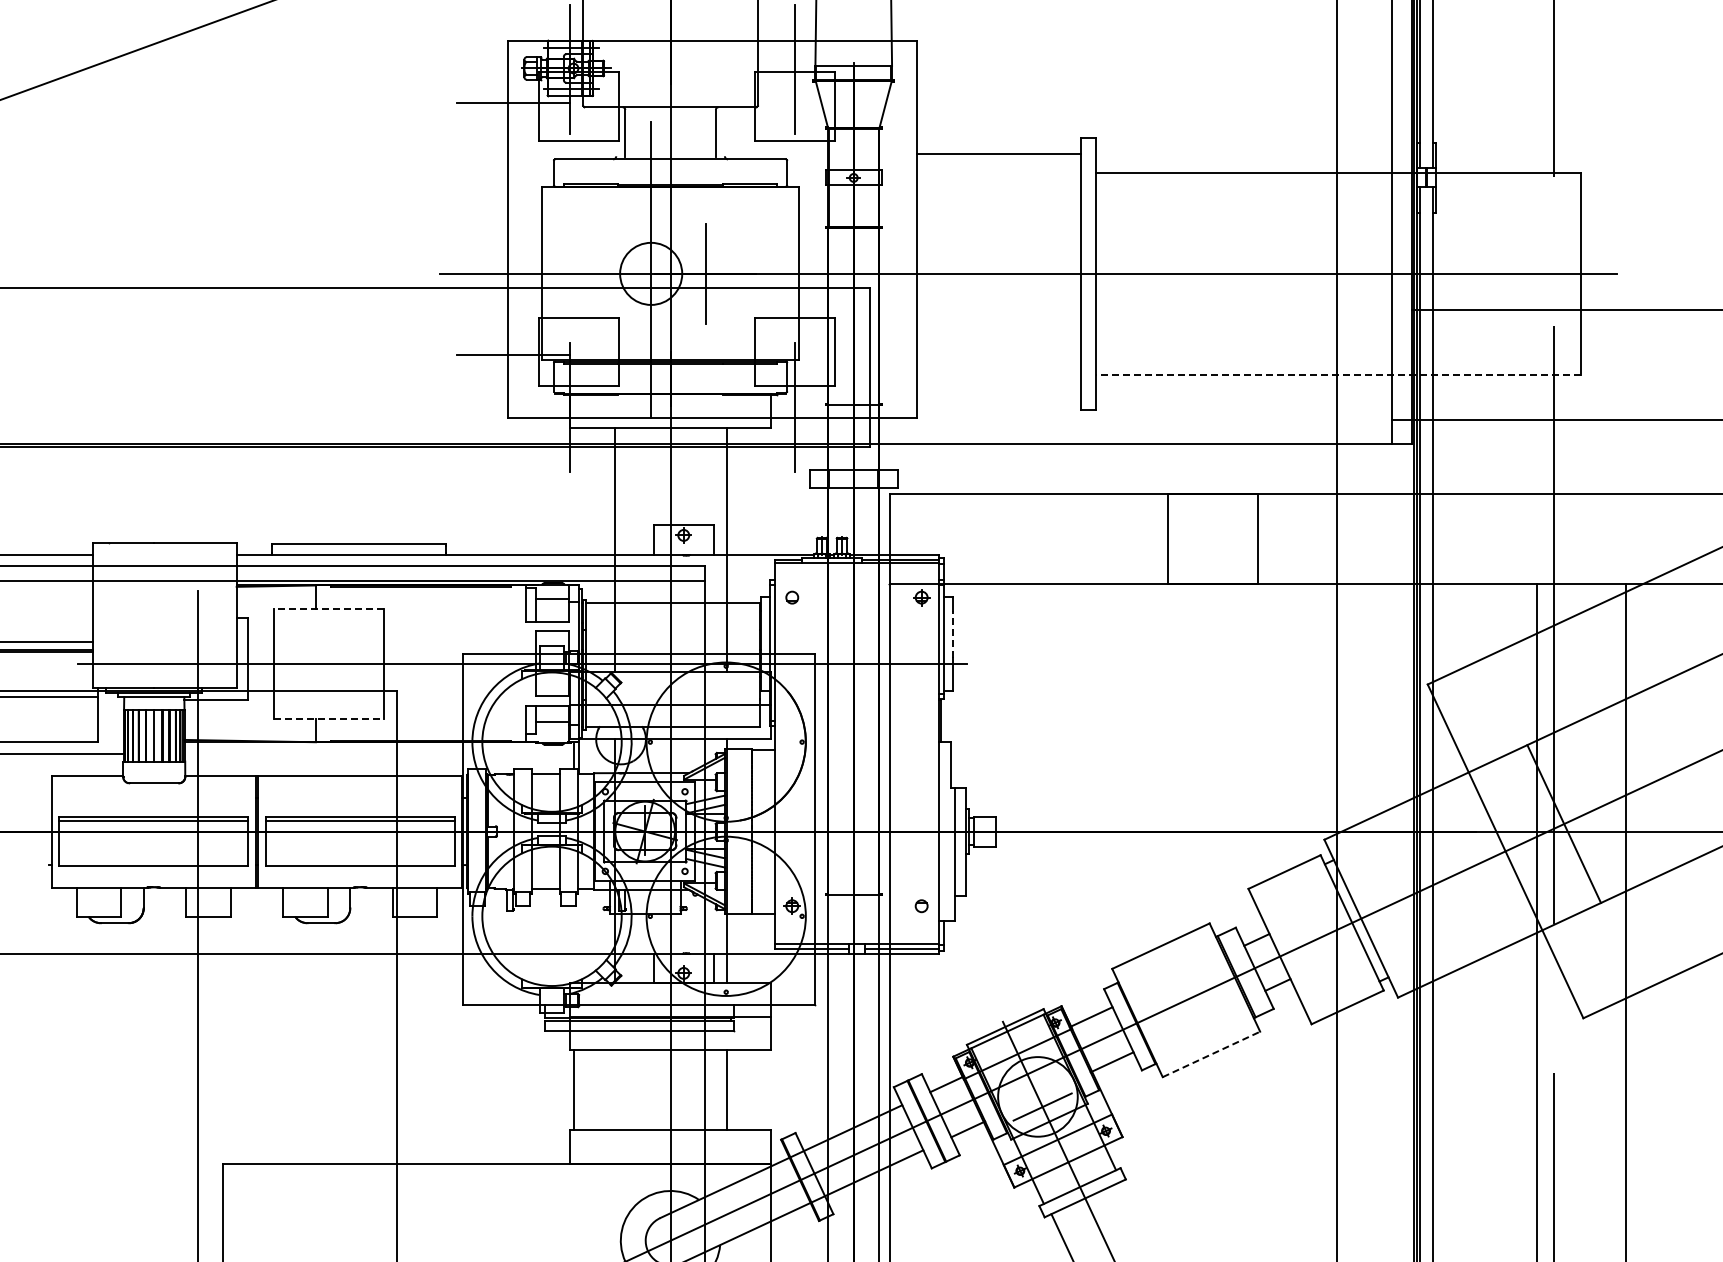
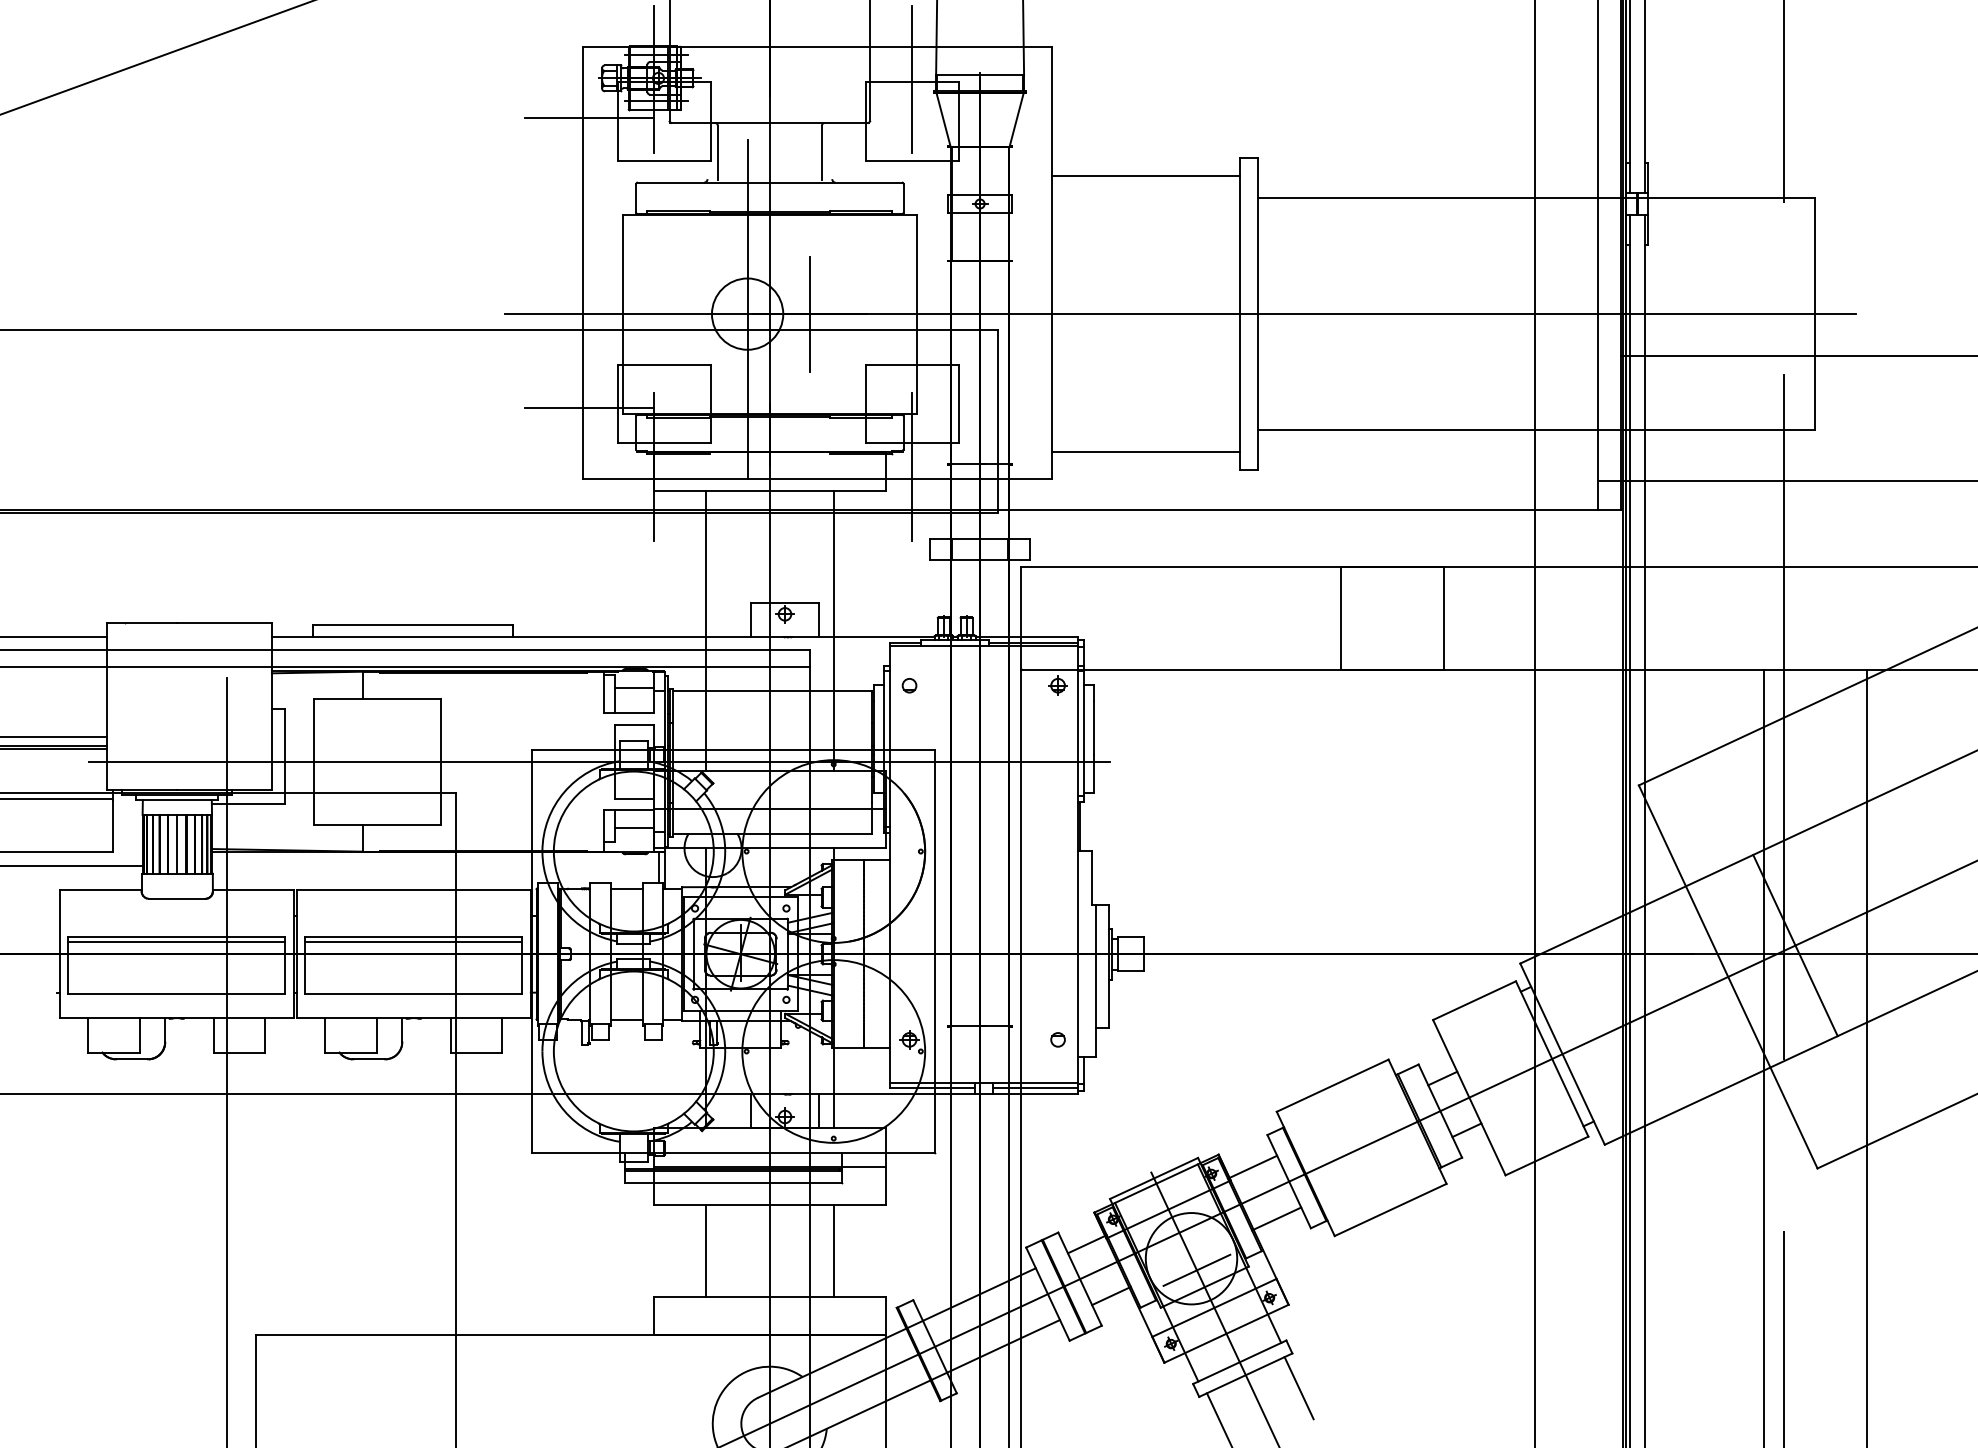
line: (1338, 374) -> (1536, 429), dashed -> solid
line: (998, 394) -> (1146, 452), added
line: (328, 608) -> (377, 698), dashed -> solid
line: (952, 634) -> (1093, 728), dashed -> solid
line: (328, 718) -> (377, 824), dashed -> solid
line: (1211, 1054) -> (1390, 1210), dashed -> solid
line: (573, 1090) -> (705, 1251), moved
line: (1131, 1209) -> (1298, 1387), added

